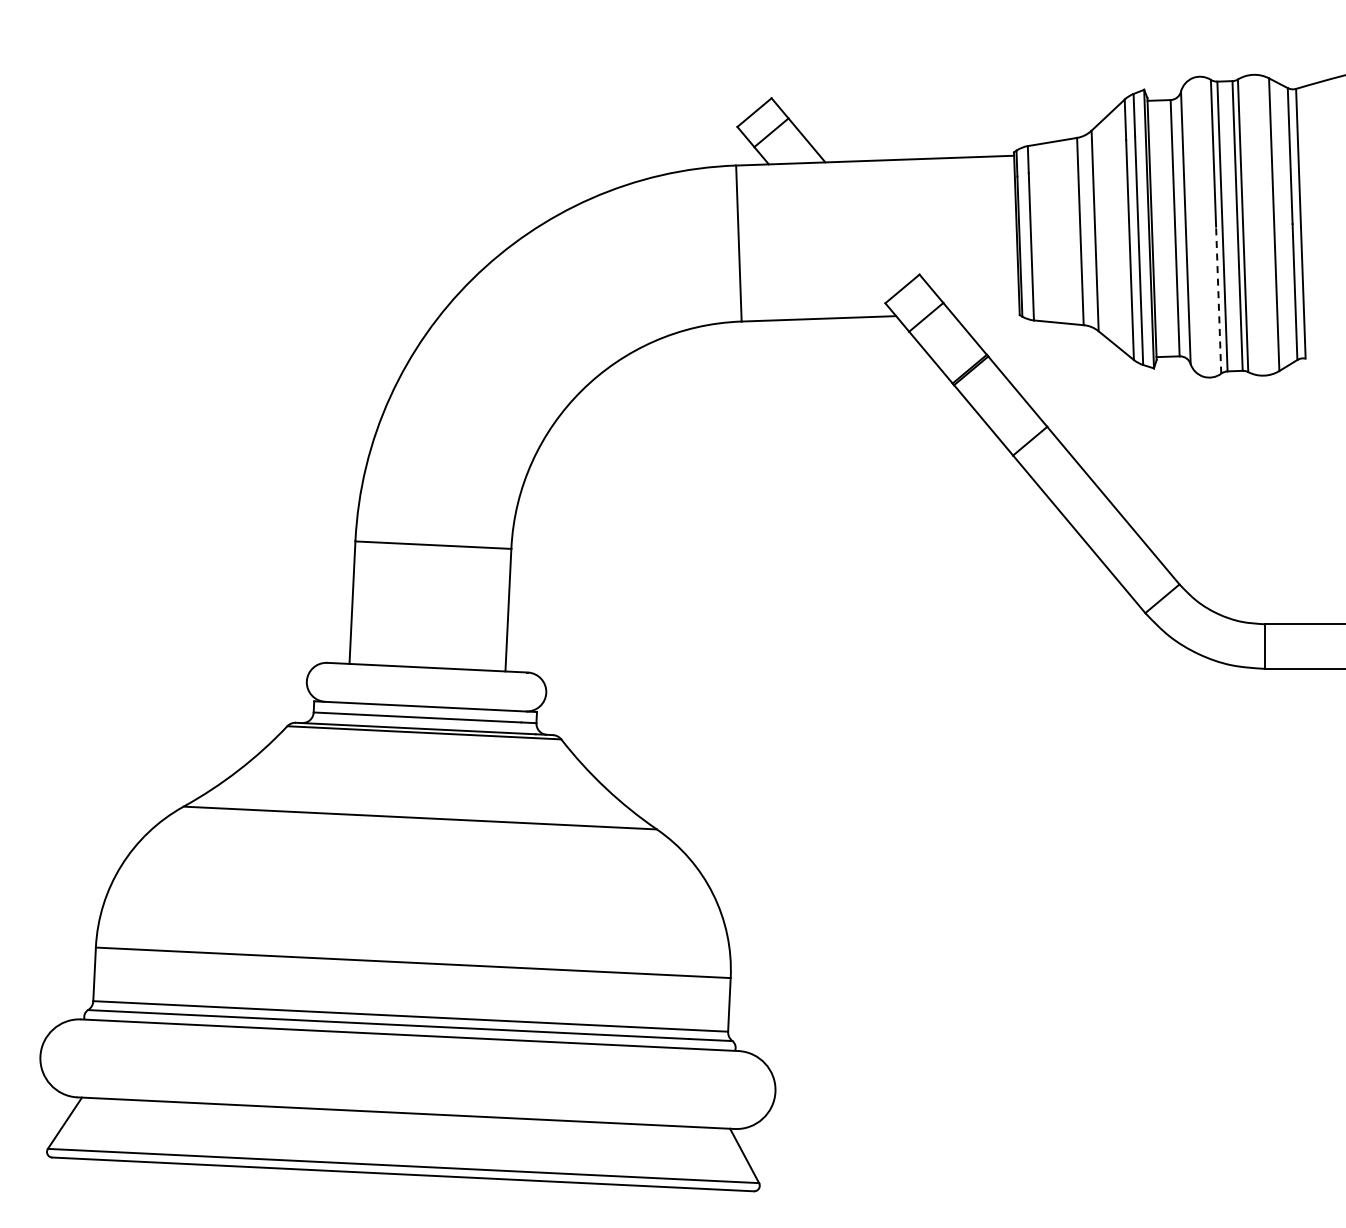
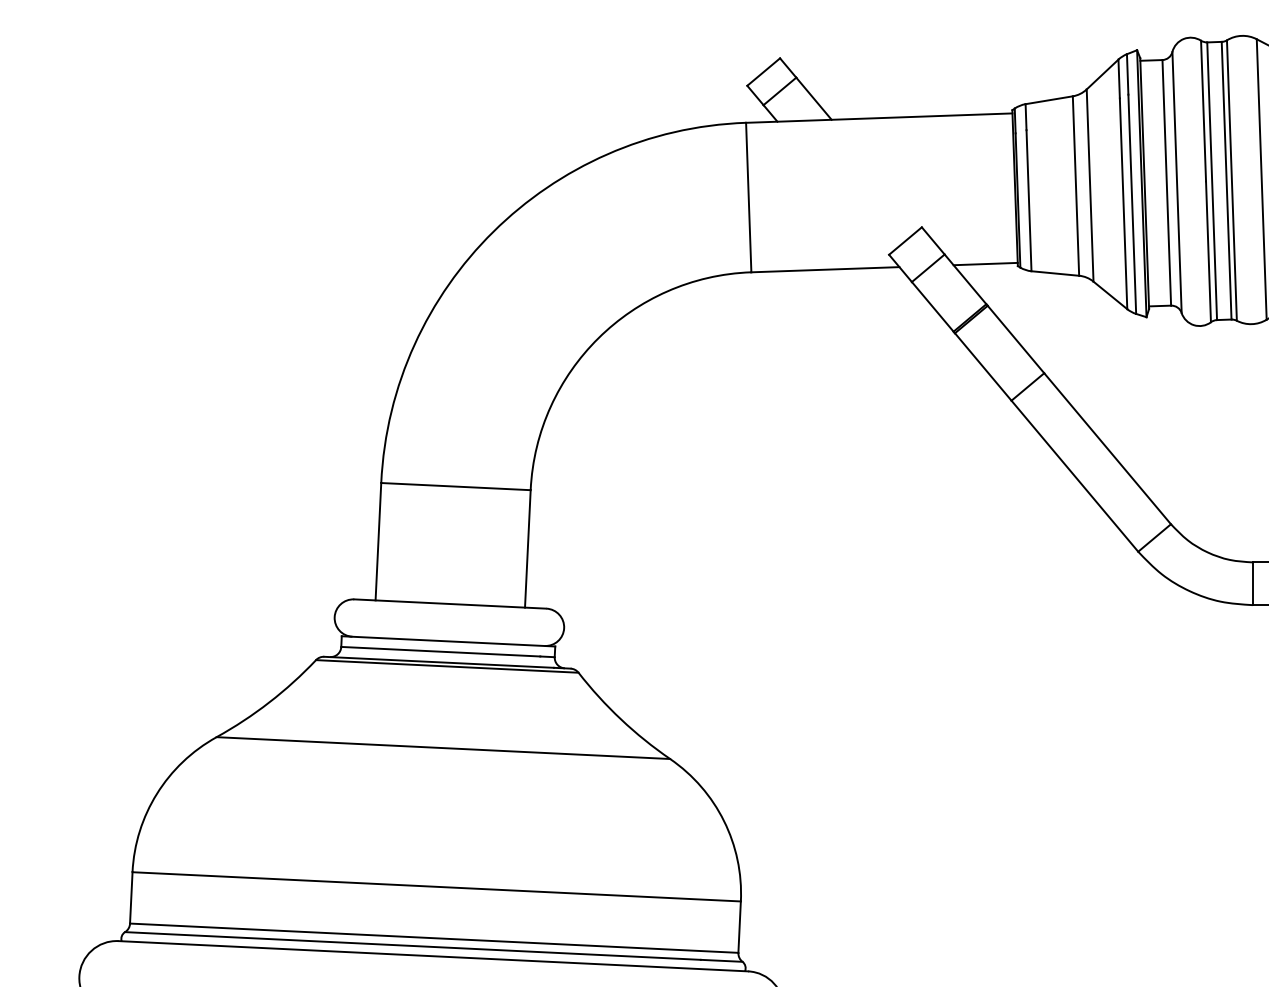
line: (1218, 299) -> (1208, 251), dashed -> solid
line: (985, 312) -> (985, 263), added

